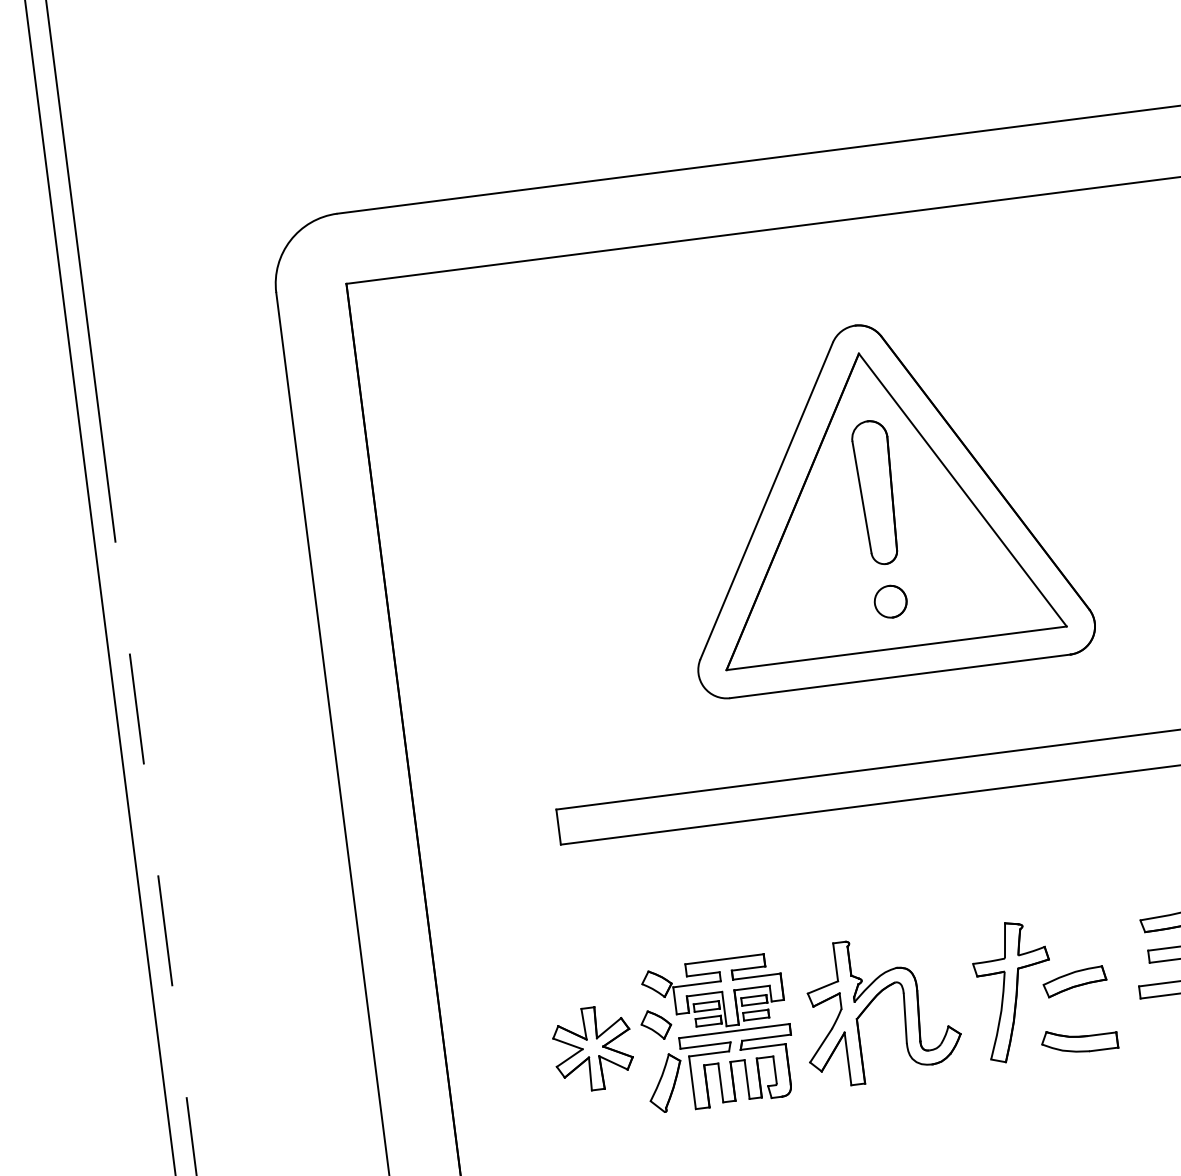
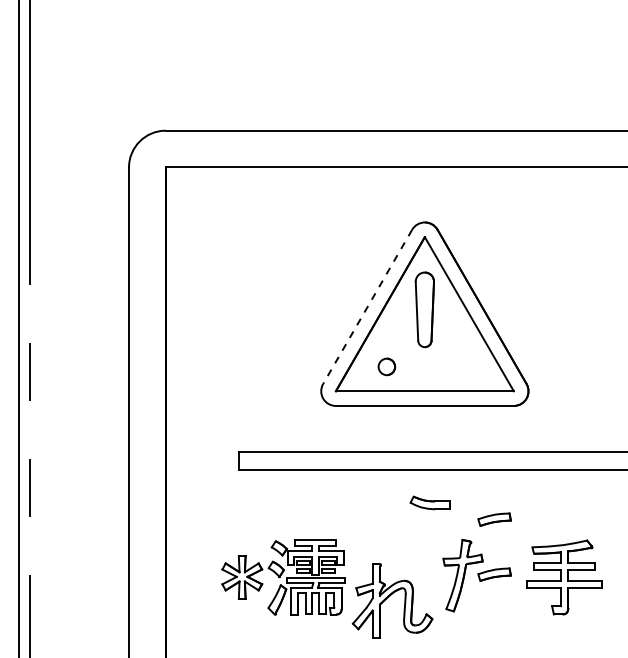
line: (766, 500) -> (367, 306), solid -> dashed
part: (889, 601) -> (386, 366), moved
part: (1061, 876) -> (494, 519), added
part: (879, 1008) -> (392, 600), moved
part: (1078, 1039) -> (429, 502), moved

